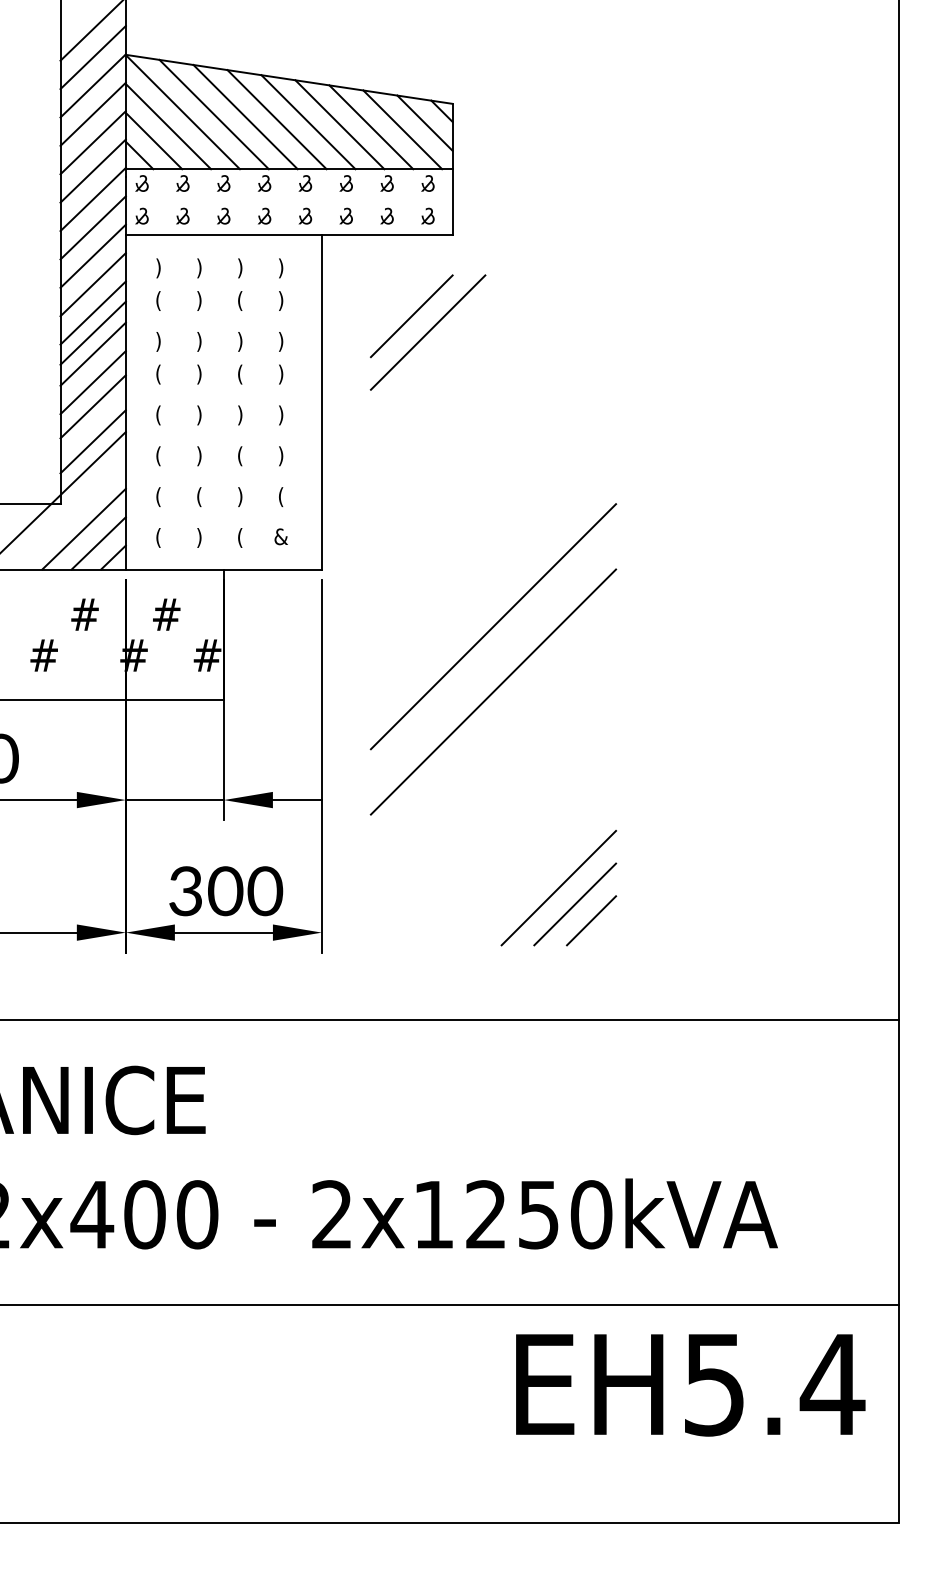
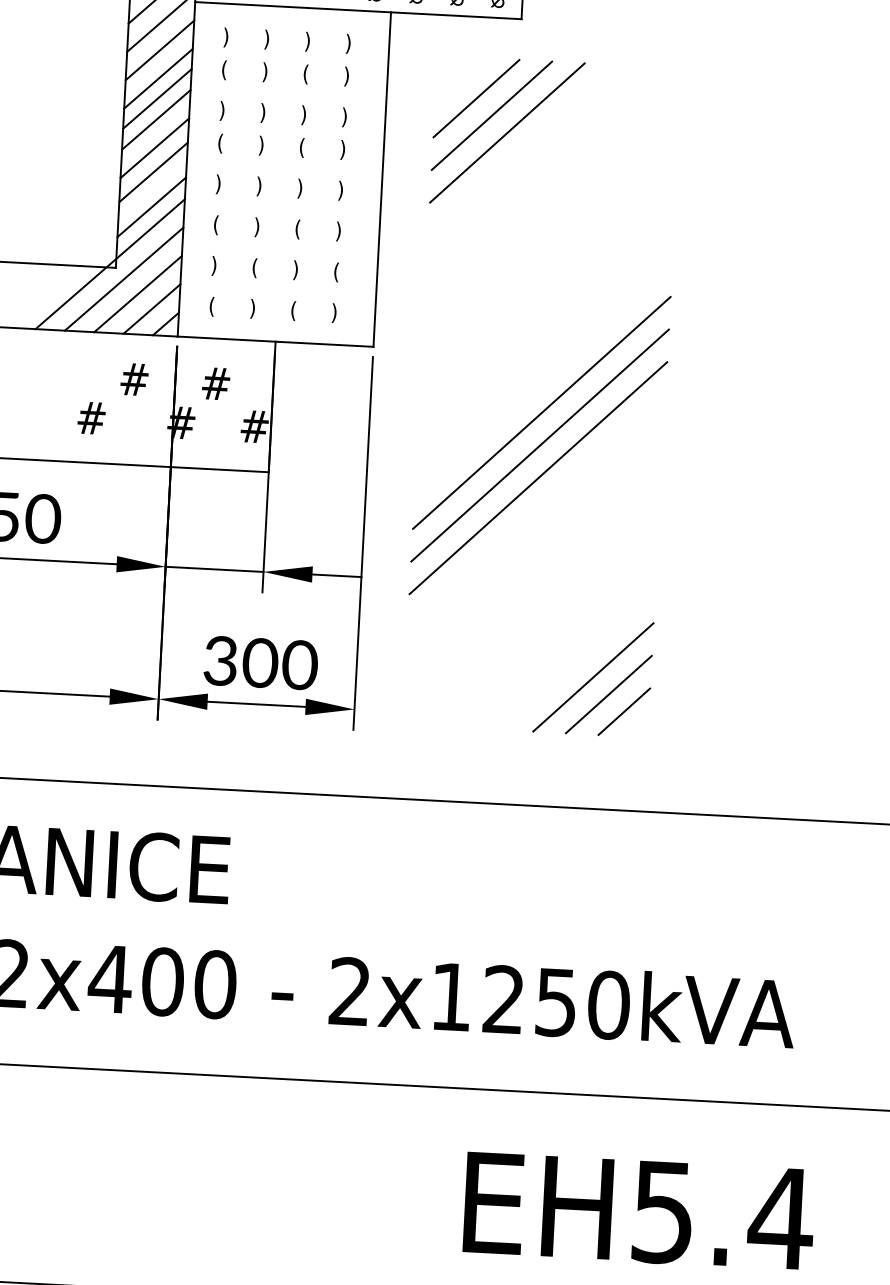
line: (444, 348) -> (507, 132), added
text: (158, 415) -> (218, 184), ( -> )
text: (158, 497) -> (214, 266), ( -> )
line: (68, 514) -> (123, 278), added
text: (280, 537) -> (333, 312), & -> )
line: (493, 658) -> (540, 444), added
text: (690, 1385) -> (639, 1211), moved

